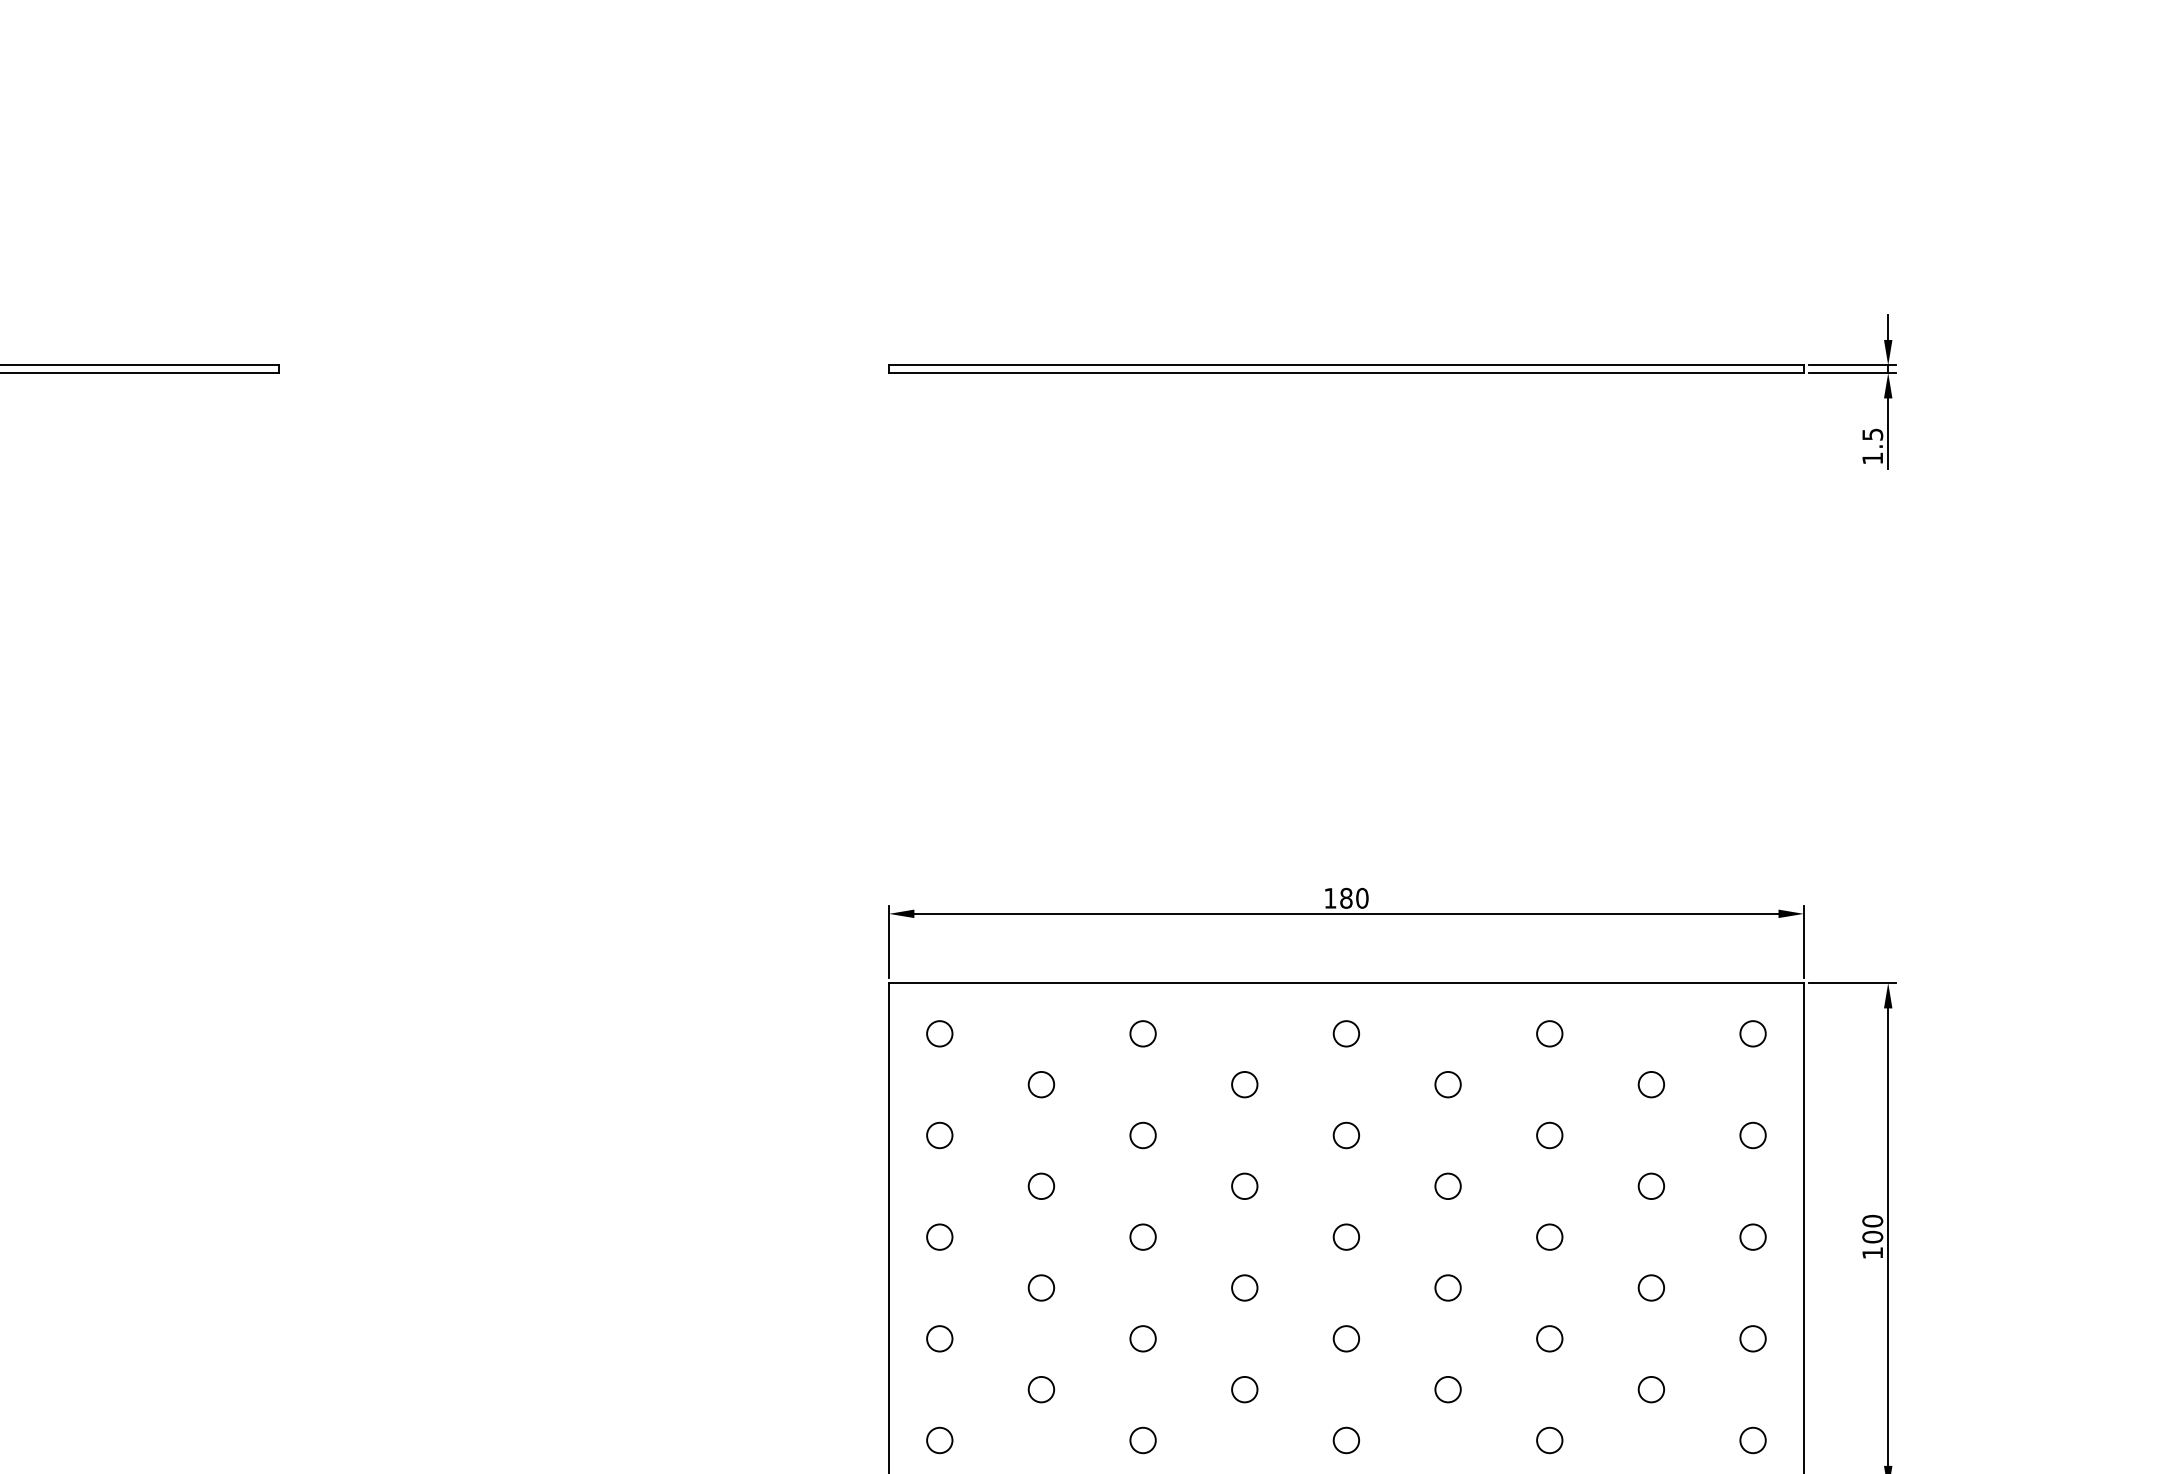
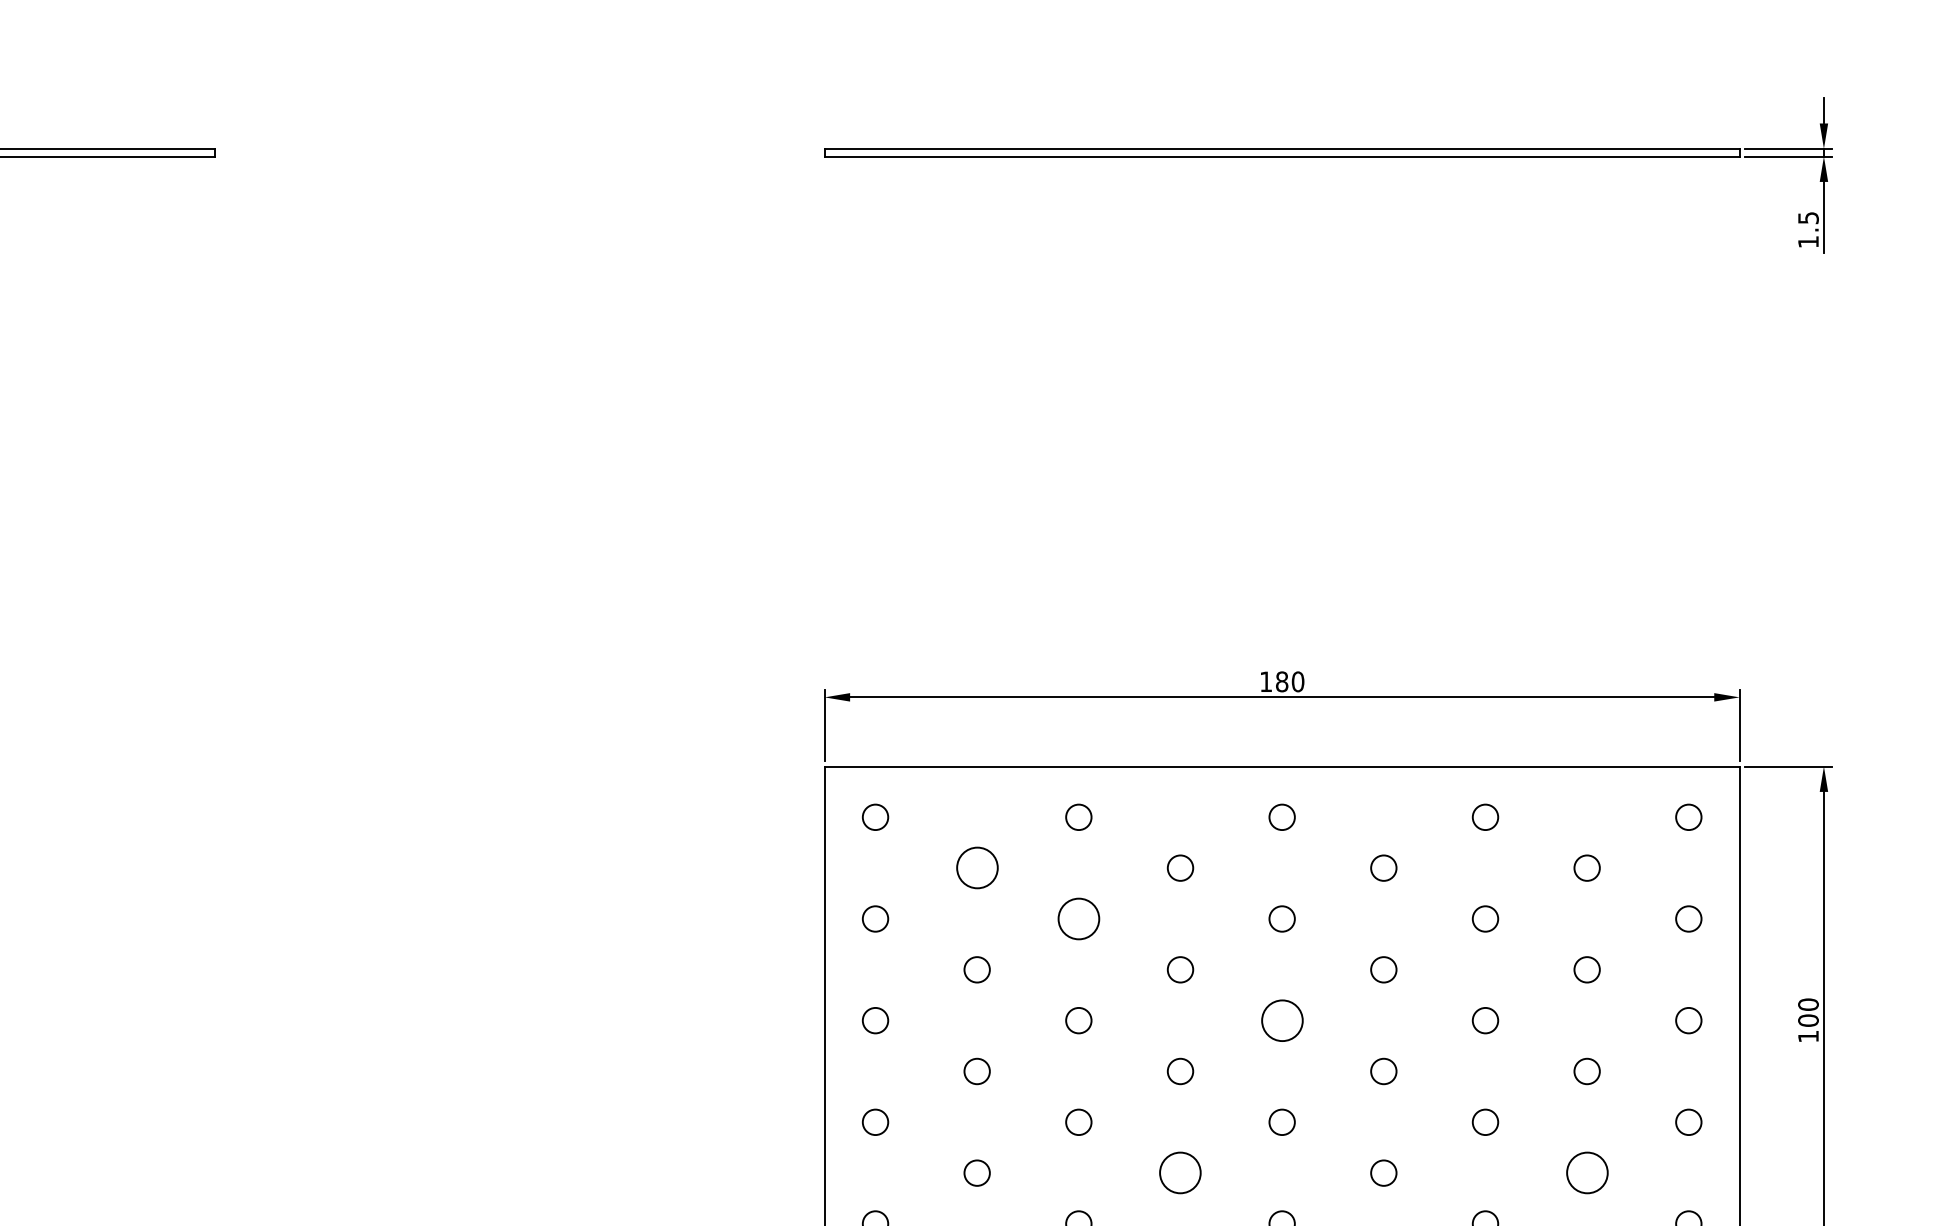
circle: (1040, 1084) -> (976, 868), size x1.6
circle: (1142, 1135) -> (1078, 919), size x1.6
circle: (1345, 1236) -> (1281, 1020), size x1.6
circle: (1244, 1389) -> (1180, 1173), size x1.6
circle: (1650, 1389) -> (1586, 1173), size x1.6

